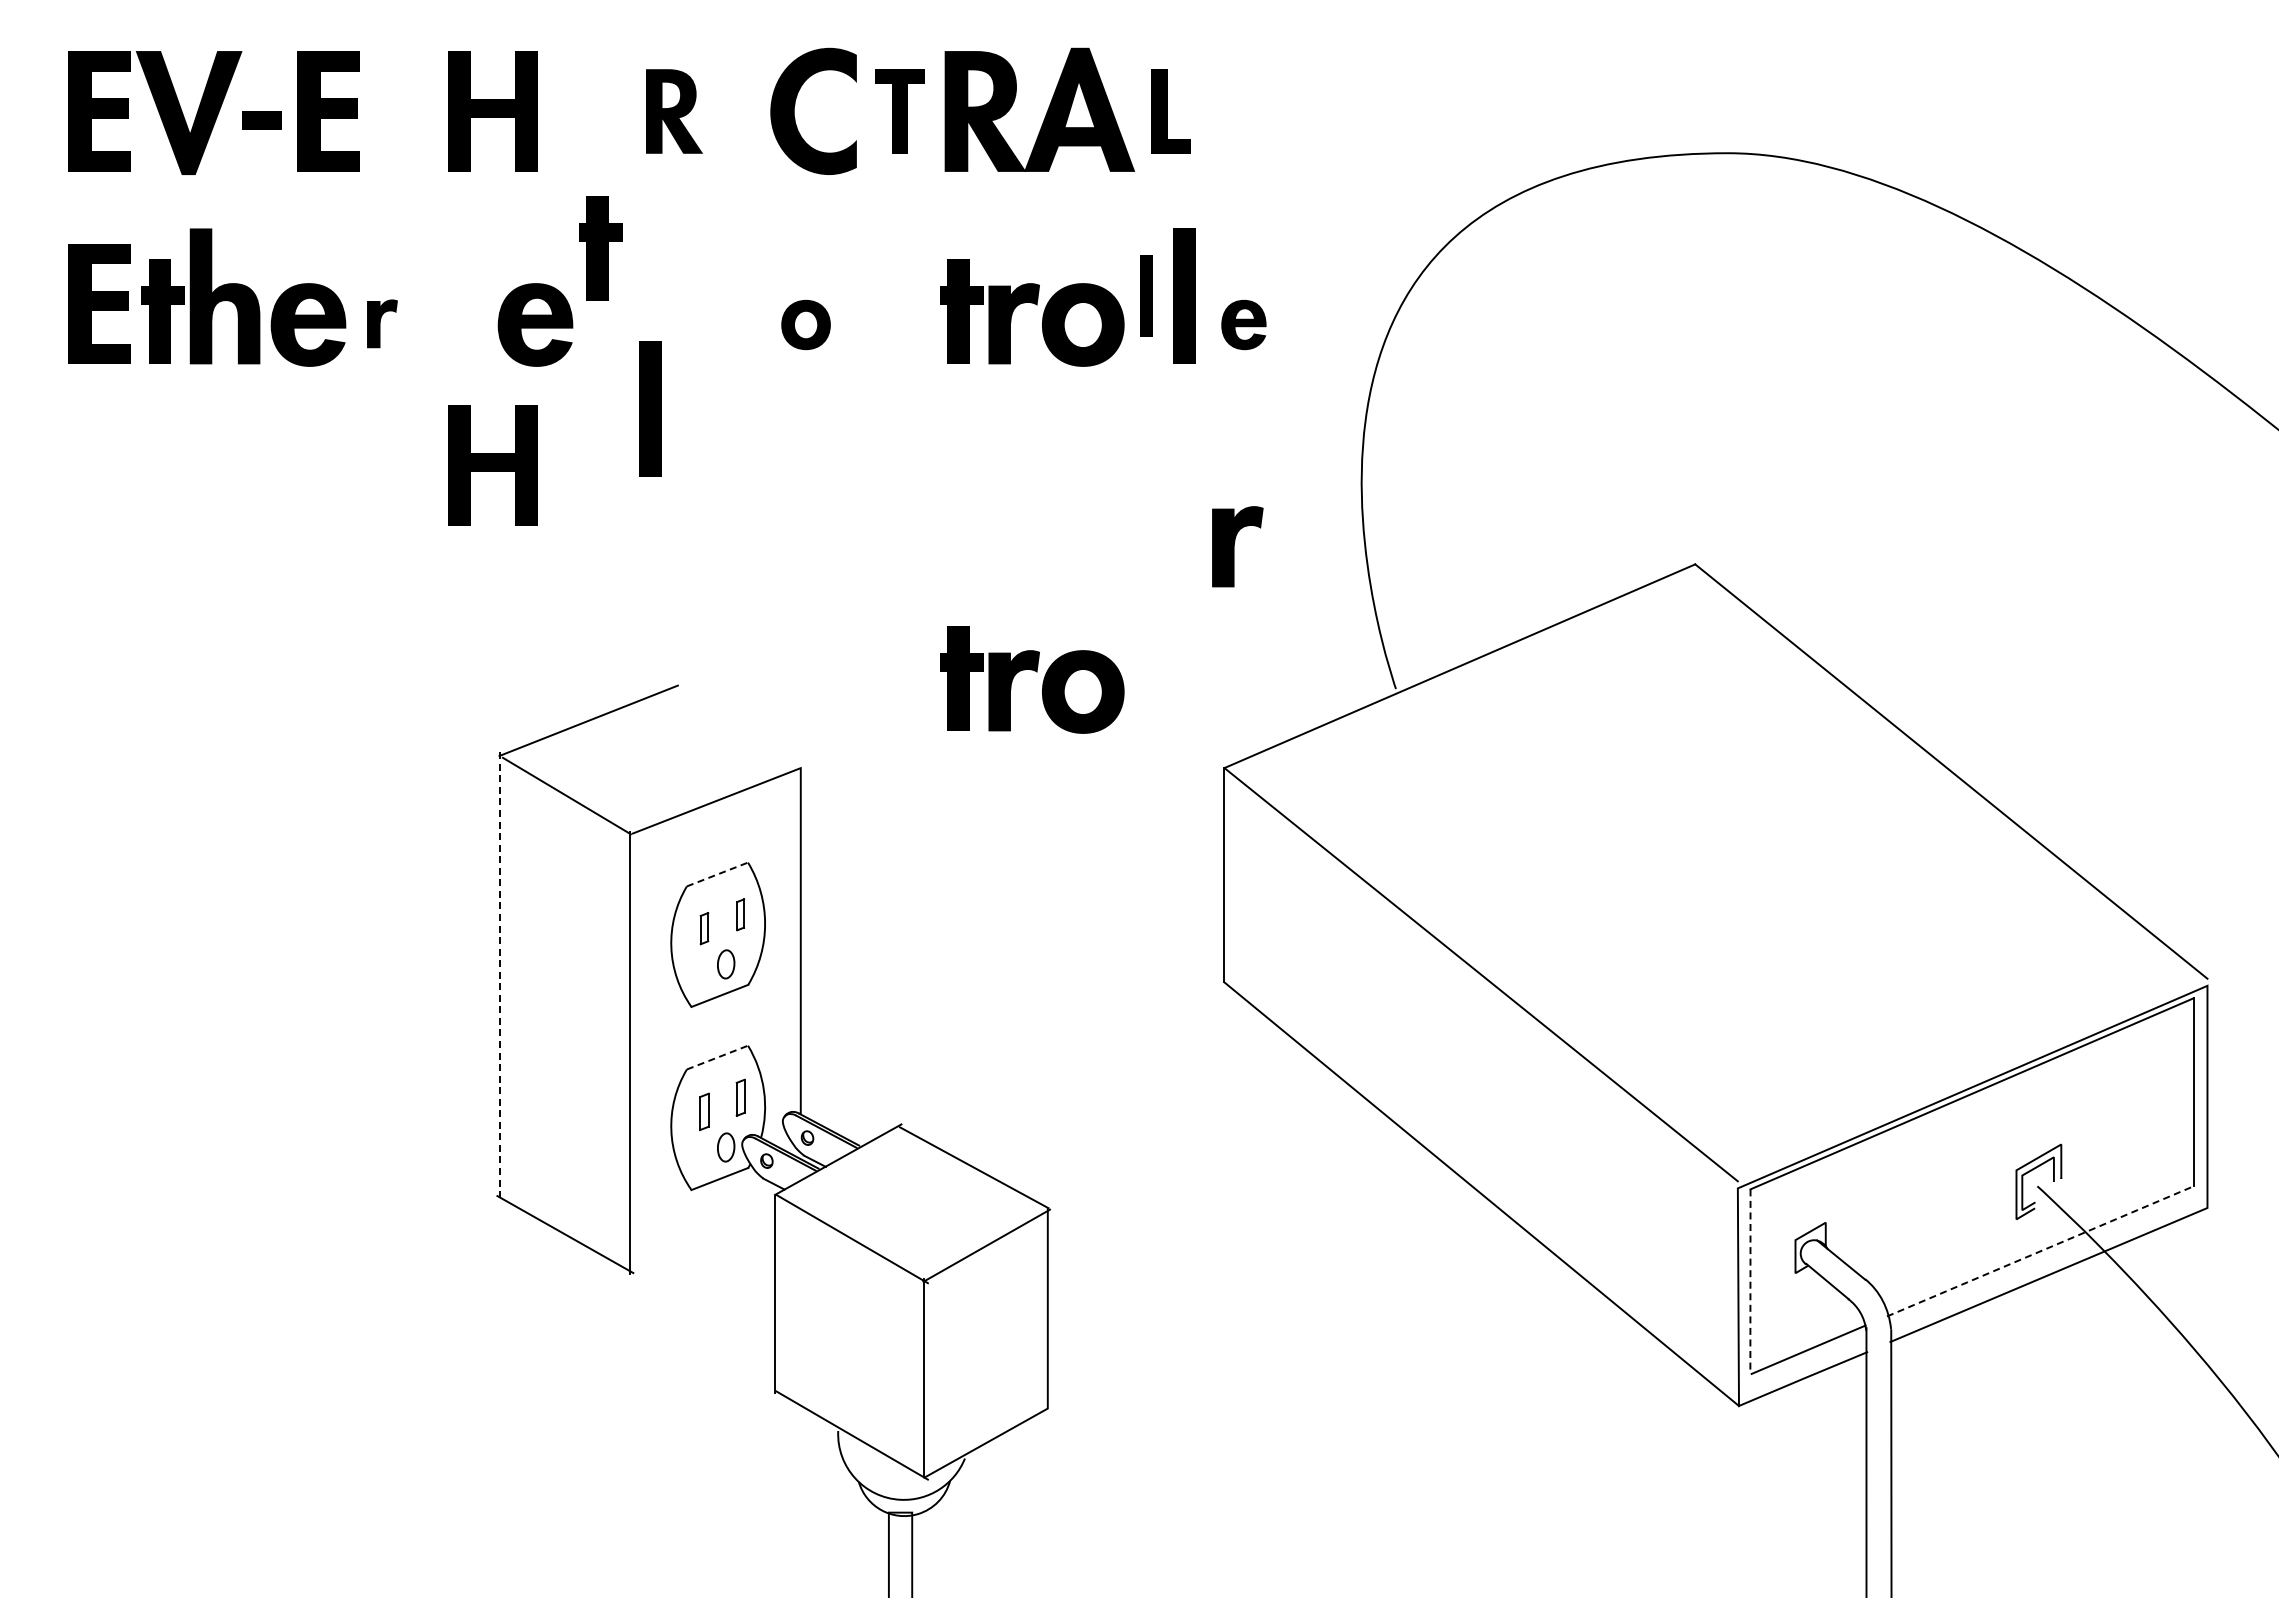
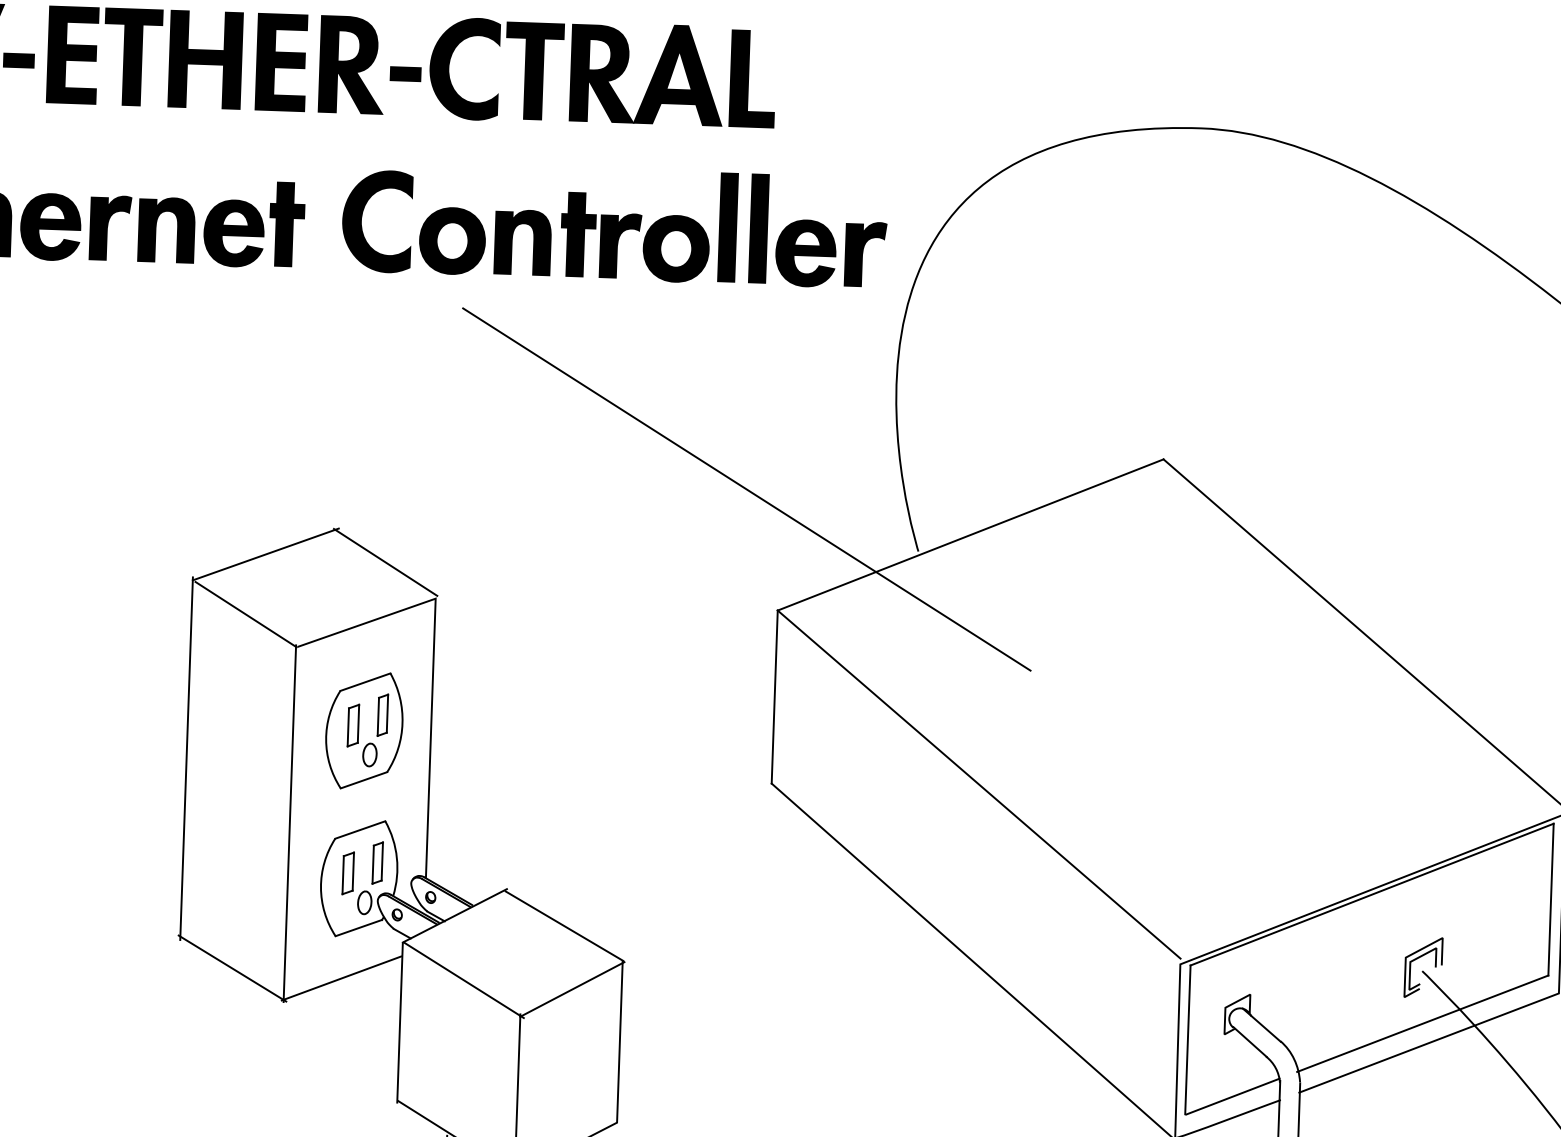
fill: (402, 111) -> (132, 57), added
fill: (586, 111) -> (281, 62), added
part: (674, 111) -> (352, 64), size x1.43
part: (899, 111) -> (533, 71), size x1.43
part: (1170, 111) -> (752, 78), size x1.43
fill: (740, 120) -> (405, 74), added
part: (600, 248) -> (286, 224), moved
part: (1146, 295) -> (728, 226), size x1.67
fill: (711, 303) -> (376, 221), added
part: (382, 323) -> (110, 227), size x1.67
fill: (451, 323) -> (166, 229), added
fill: (893, 323) -> (523, 242), added
part: (805, 324) -> (452, 240), size x1.67
part: (1243, 324) -> (805, 252), size x1.67
part: (650, 408) -> (324, 304), removed
part: (492, 465) -> (195, 345), removed
part: (1237, 546) -> (865, 254), moved
line: (1180, 619) -> (746, 489), added
part: (1036, 672) -> (628, 528), removed
line: (736, 725) -> (385, 562), added
line: (717, 874) -> (365, 682), dashed -> solid
part: (740, 914) -> (382, 715), size x1.67
part: (704, 928) -> (353, 725), size x1.67
line: (499, 976) -> (186, 758), dashed -> solid
line: (717, 1057) -> (360, 829), dashed -> solid
part: (740, 1097) -> (377, 862), size x1.43
part: (704, 1111) -> (348, 873), size x1.43
line: (700, 1241) -> (341, 977), added
line: (2040, 1251) -> (1422, 1023), dashed -> solid
line: (1750, 1281) -> (1187, 1039), dashed -> solid

